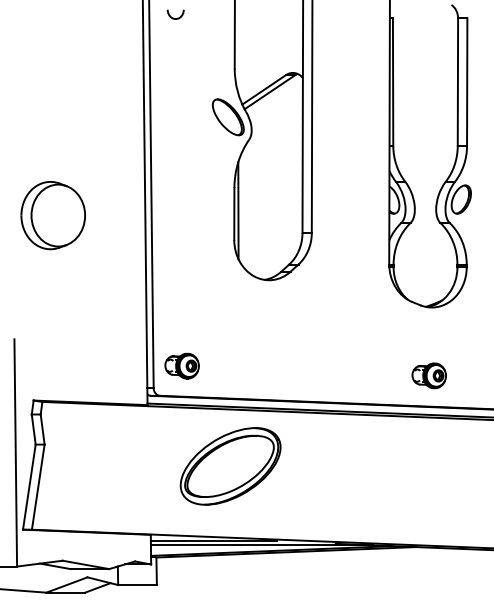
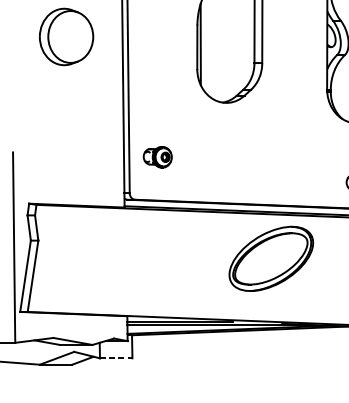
part: (52, 215) -> (65, 36), moved
part: (181, 365) -> (157, 156), moved
part: (230, 466) -> (271, 258), moved
line: (138, 585) -> (117, 358), solid -> dashed

